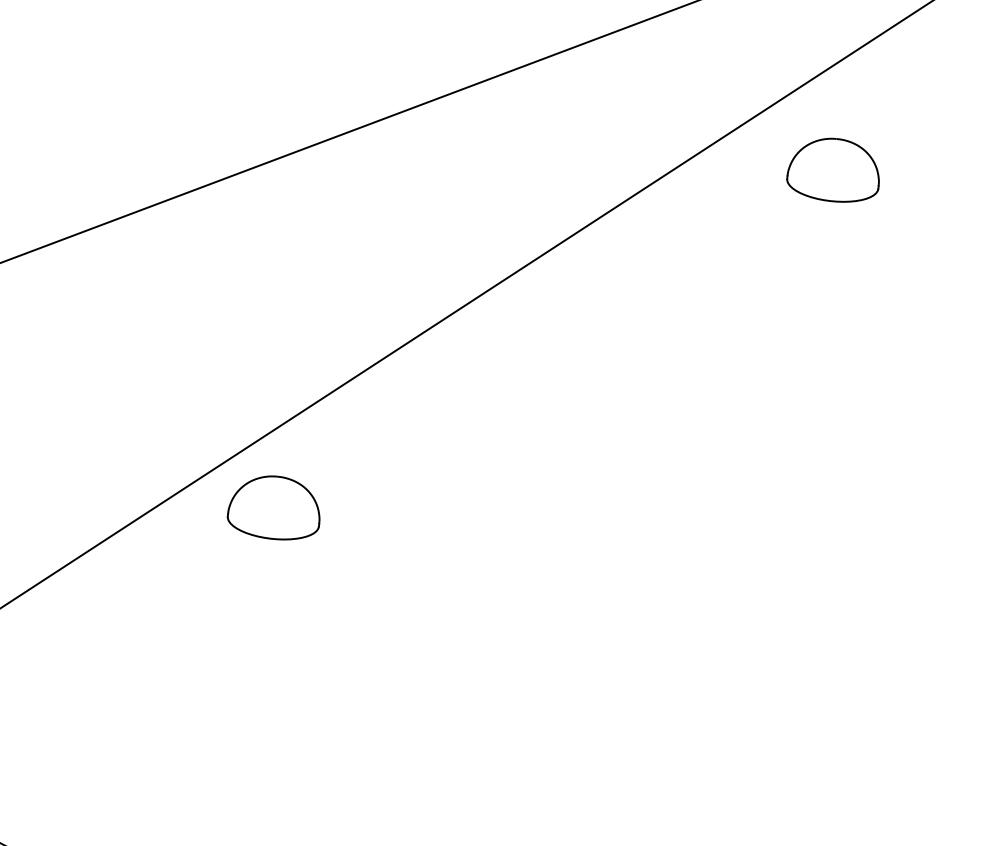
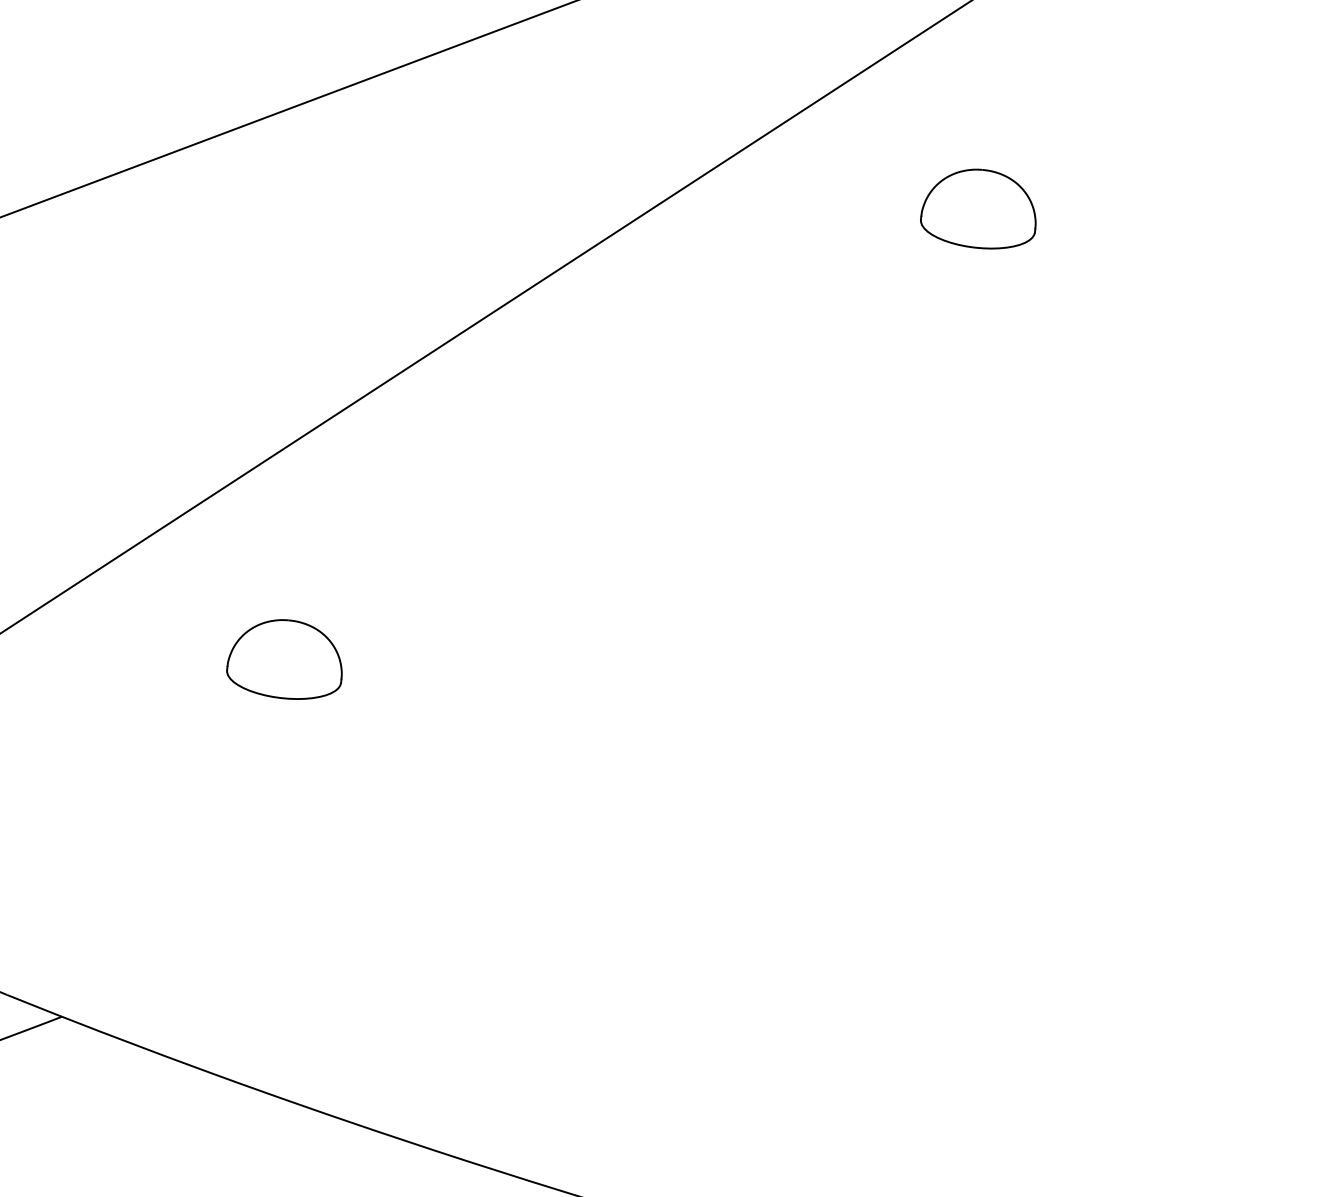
part: (833, 169) -> (978, 208), moved
part: (273, 507) -> (284, 659), moved

